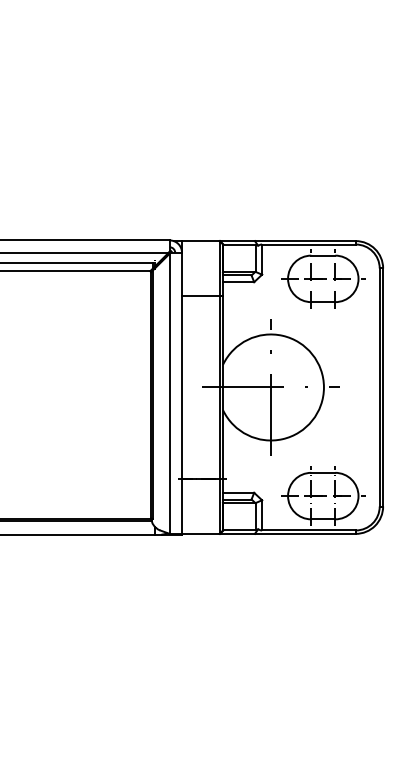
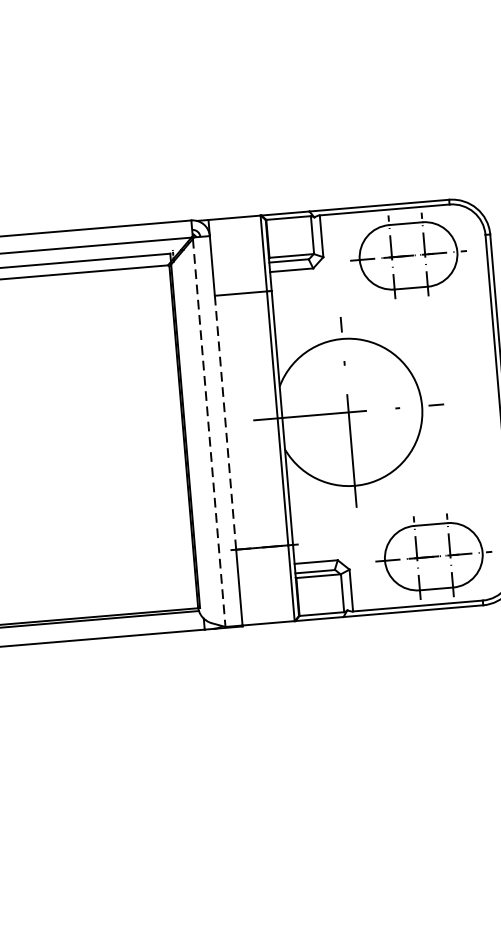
line: (182, 387) -> (226, 422), solid -> dashed
line: (169, 394) -> (208, 433), solid -> dashed

